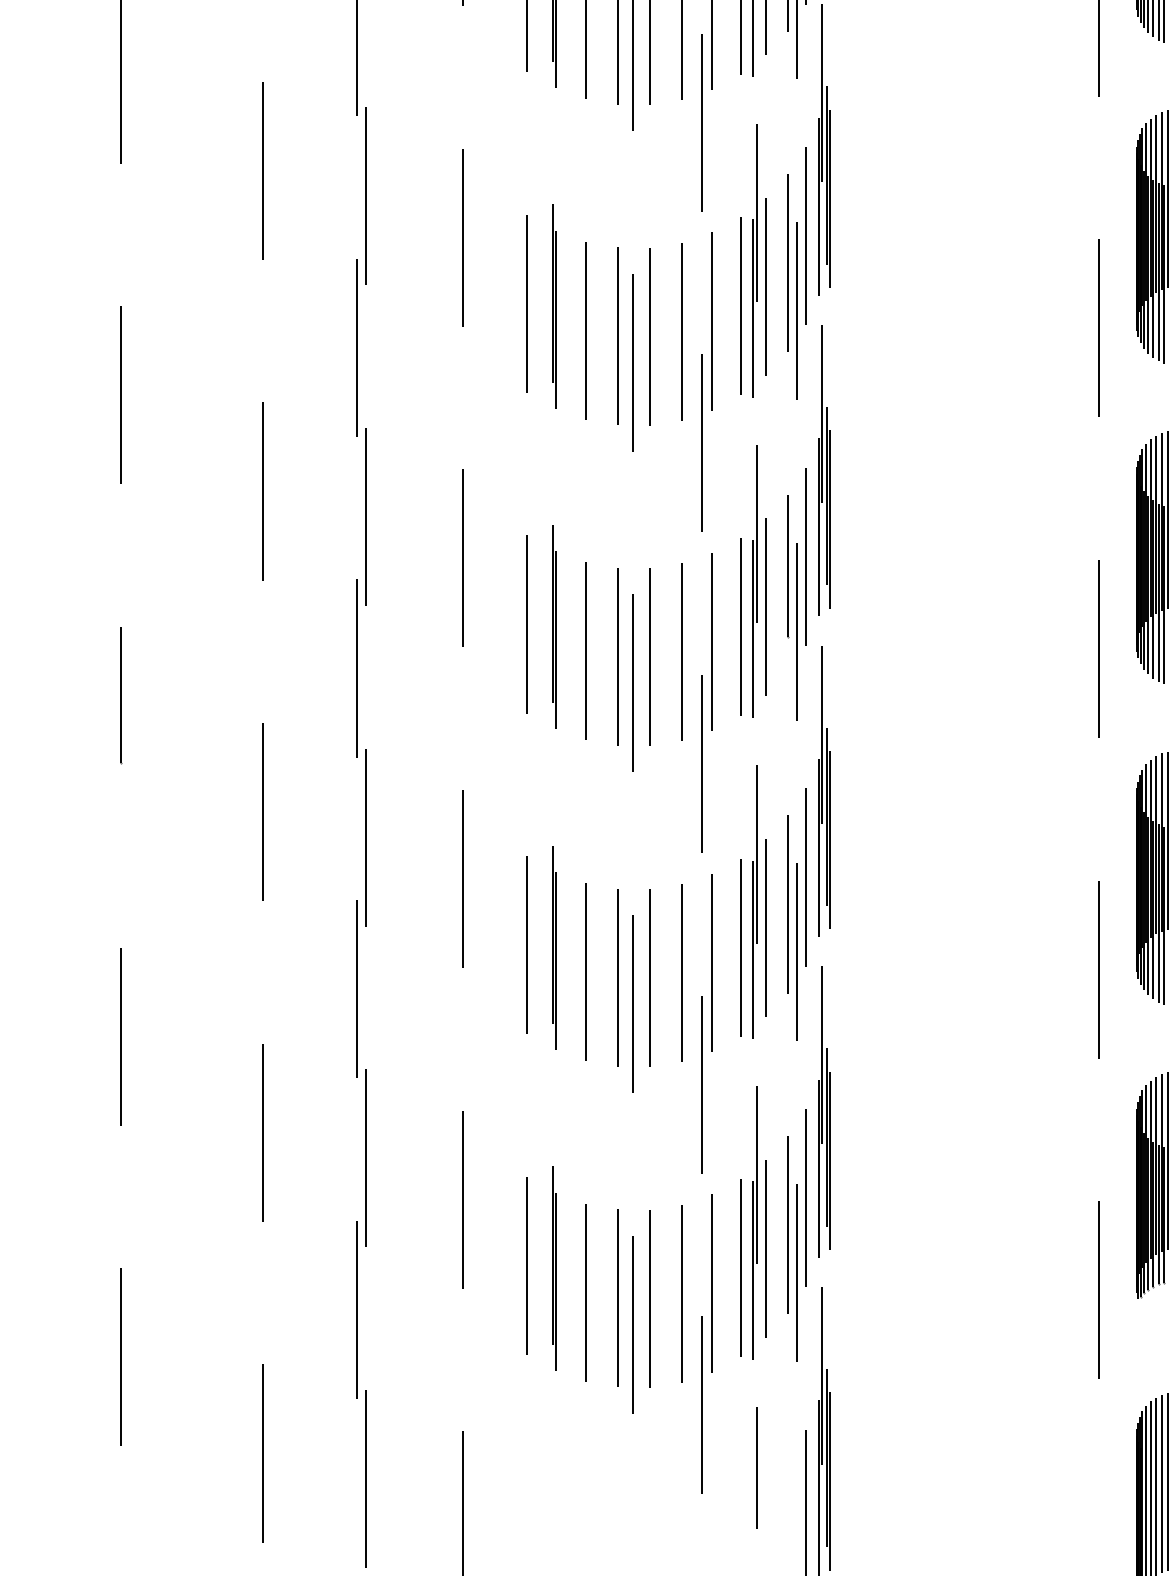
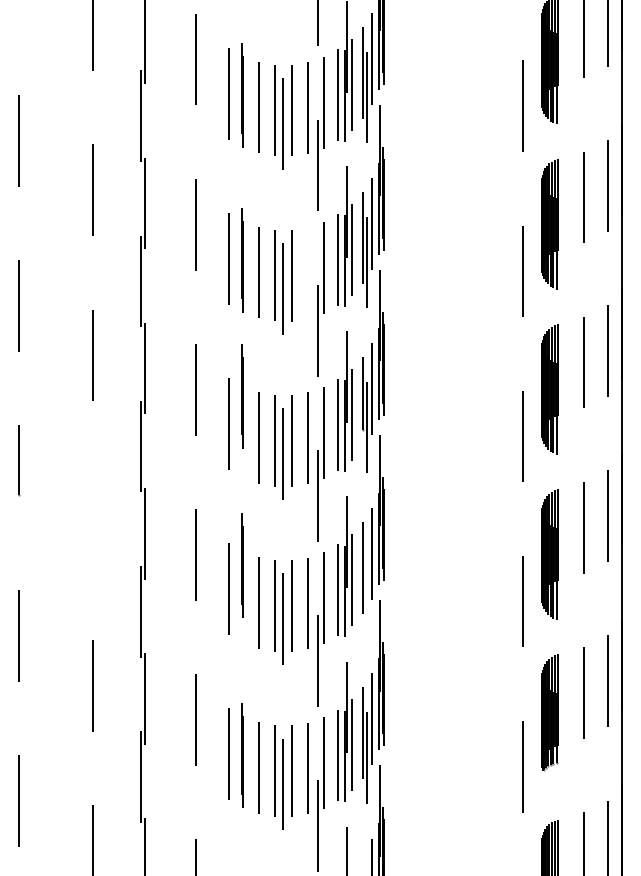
line: (682, 332) -> (308, 273), removed
line: (554, 627) -> (242, 396), moved
line: (263, 812) -> (92, 520), removed
line: (554, 948) -> (242, 565), moved
line: (797, 951) -> (367, 592), removed

